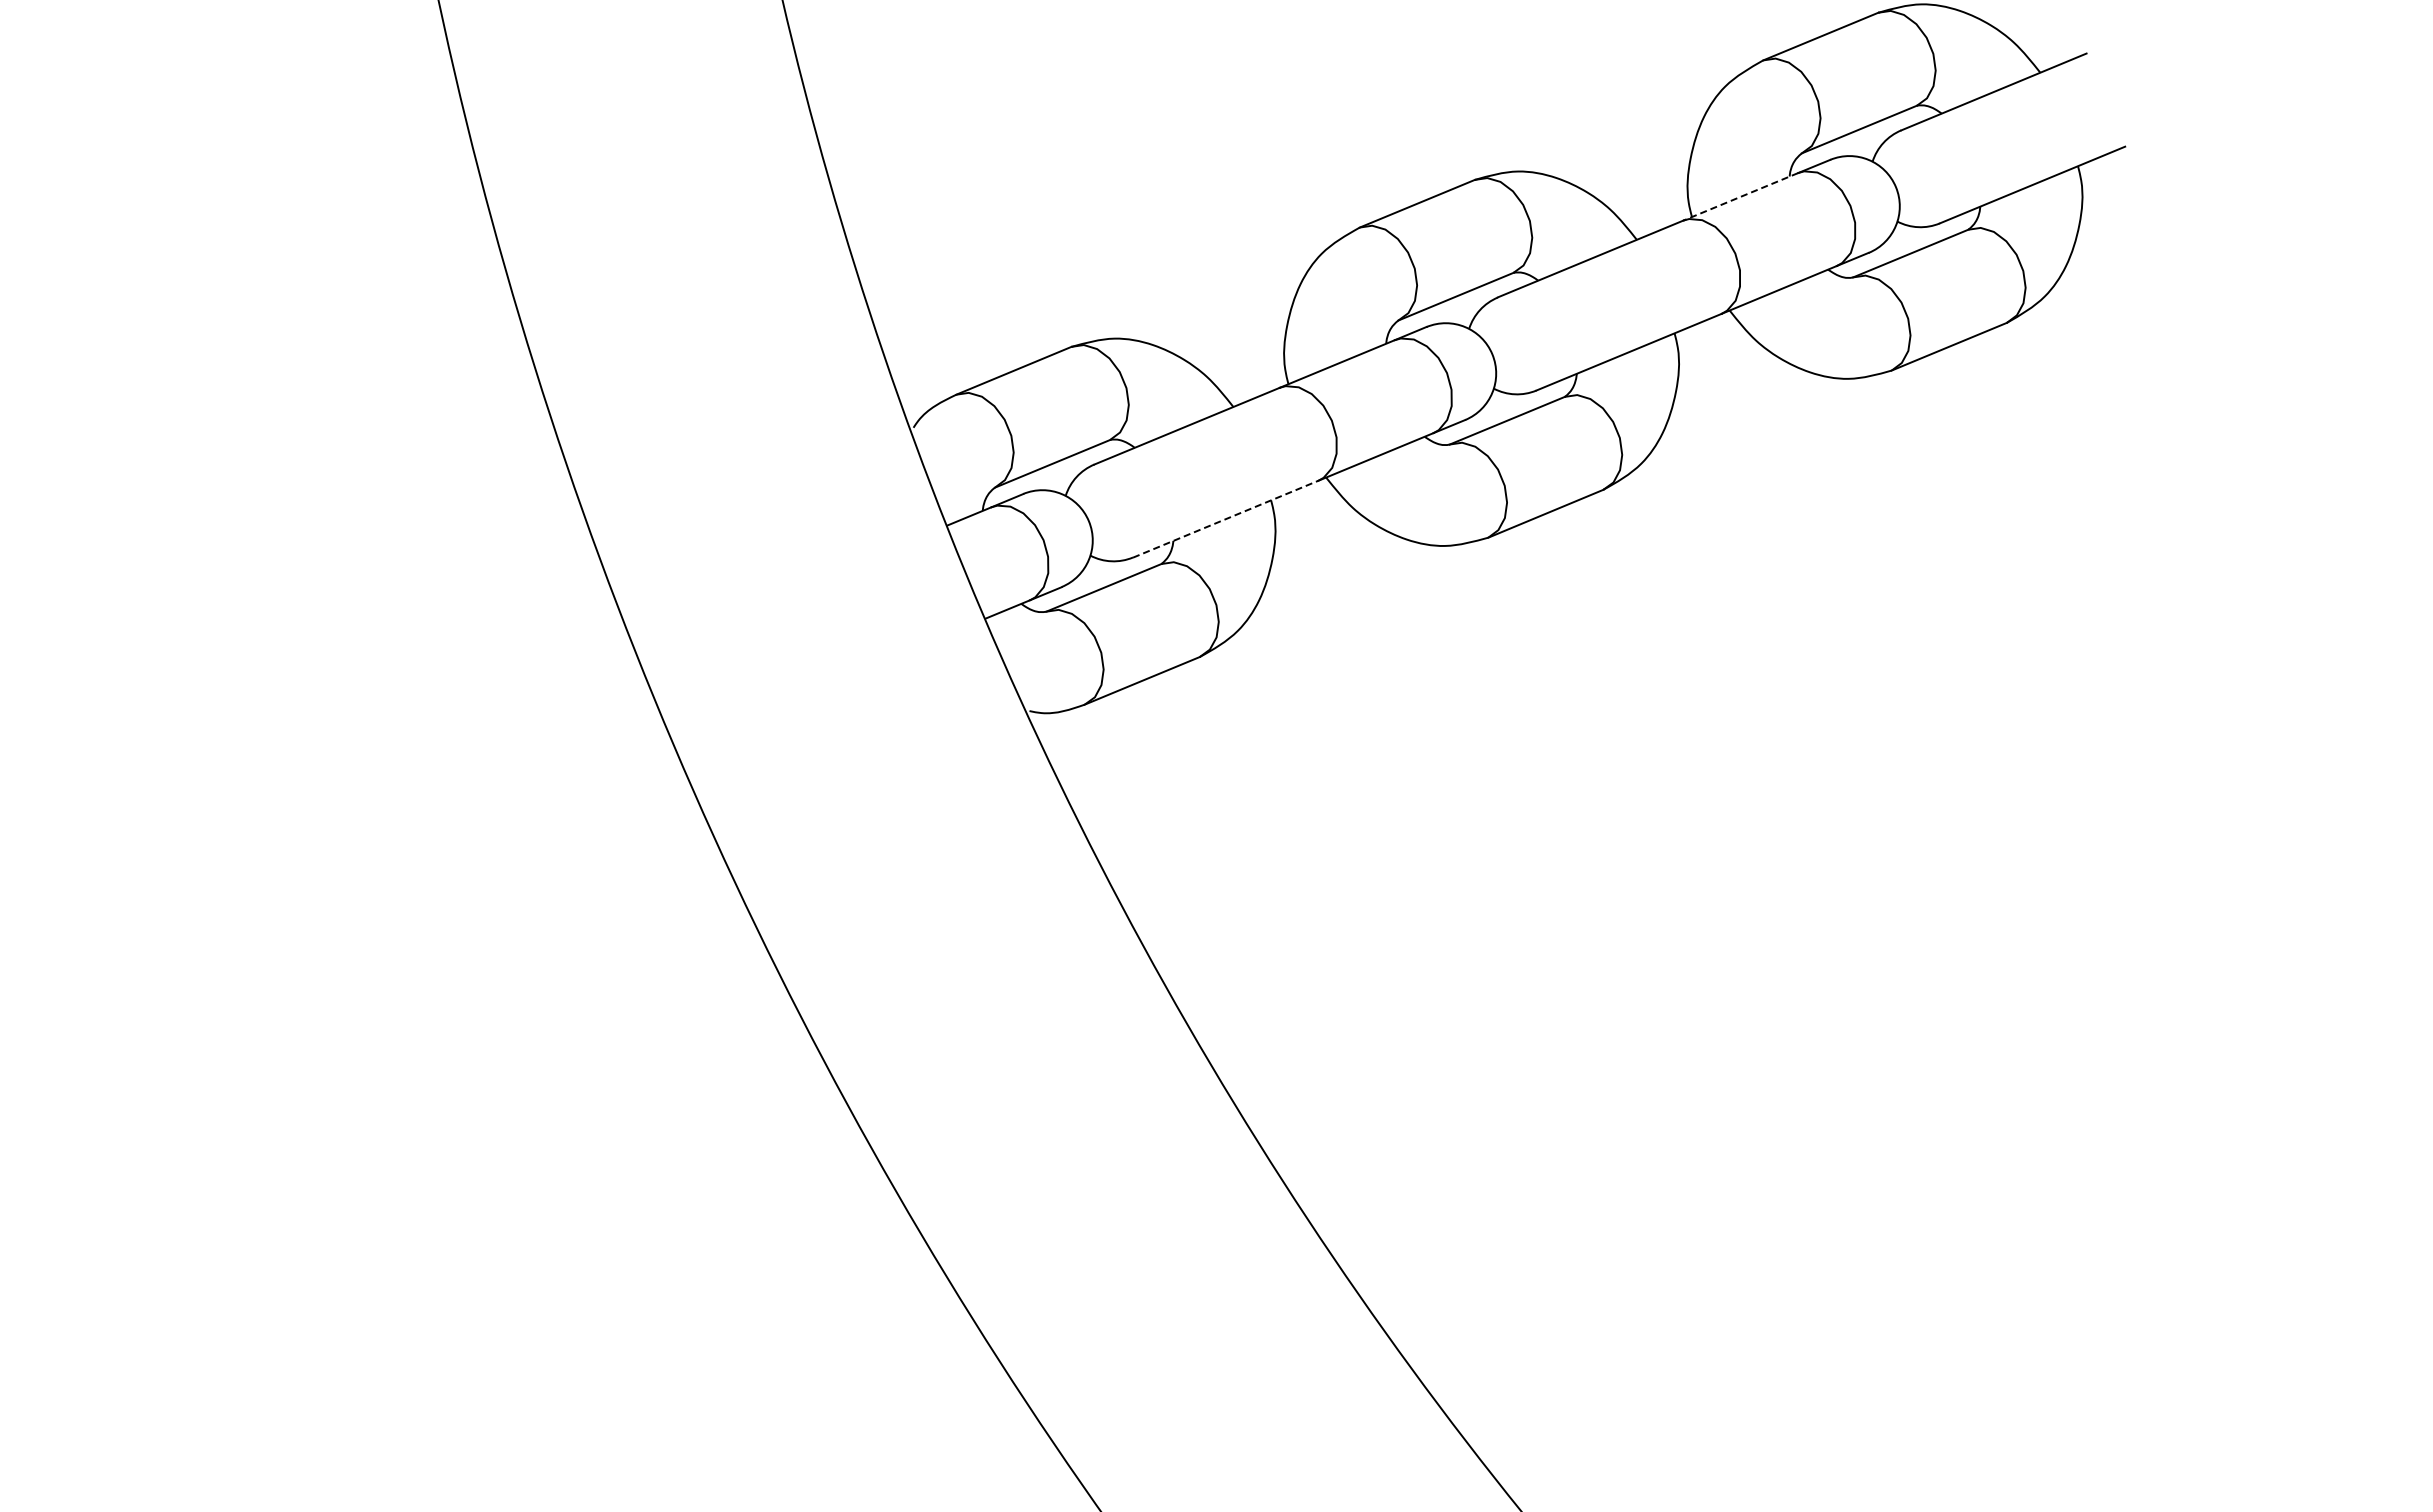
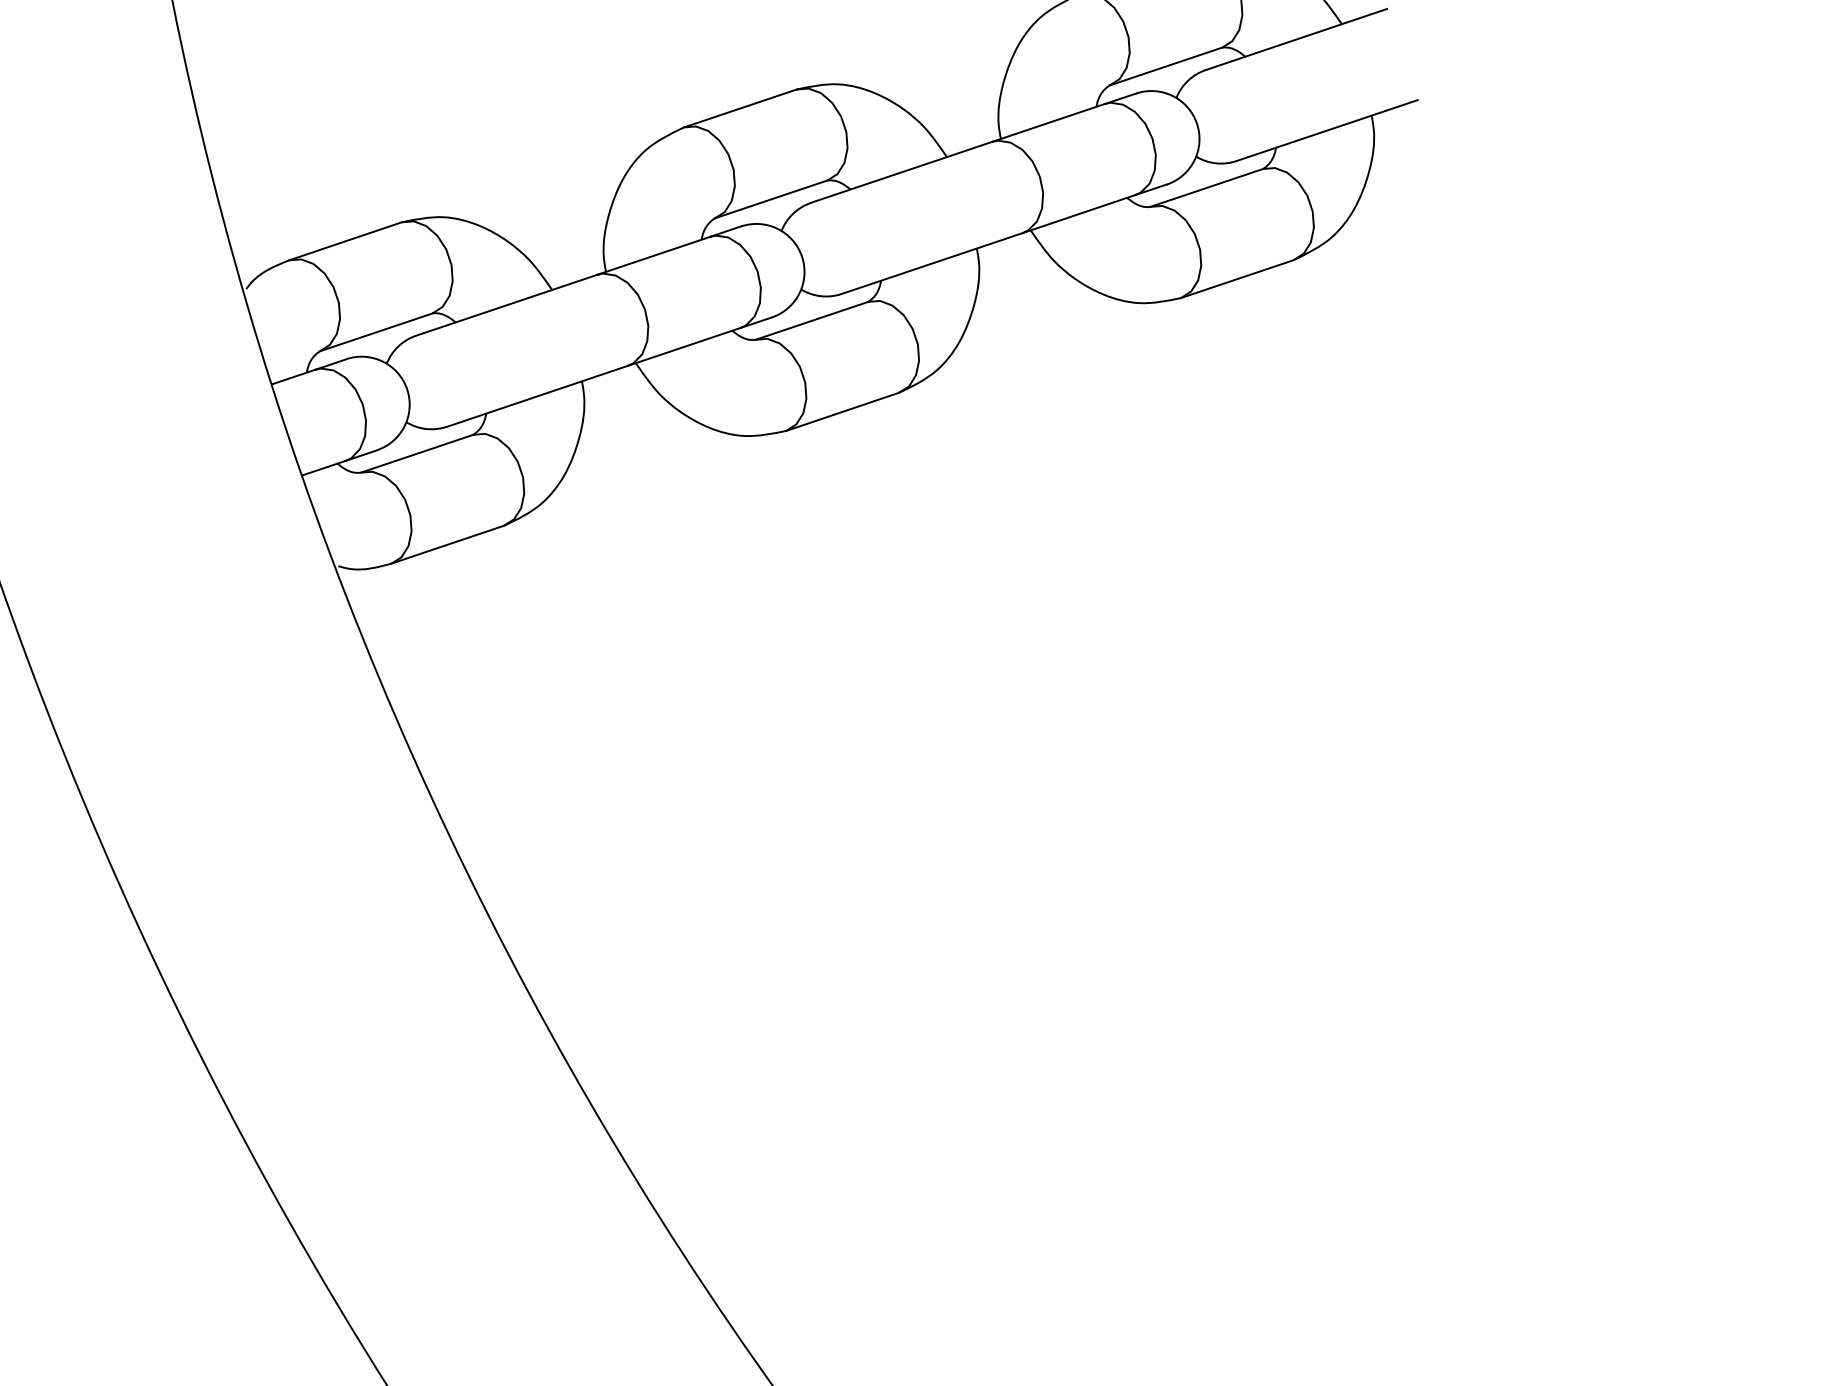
line: (1740, 197) -> (1048, 123), dashed -> solid
line: (1226, 519) -> (538, 396), dashed -> solid

